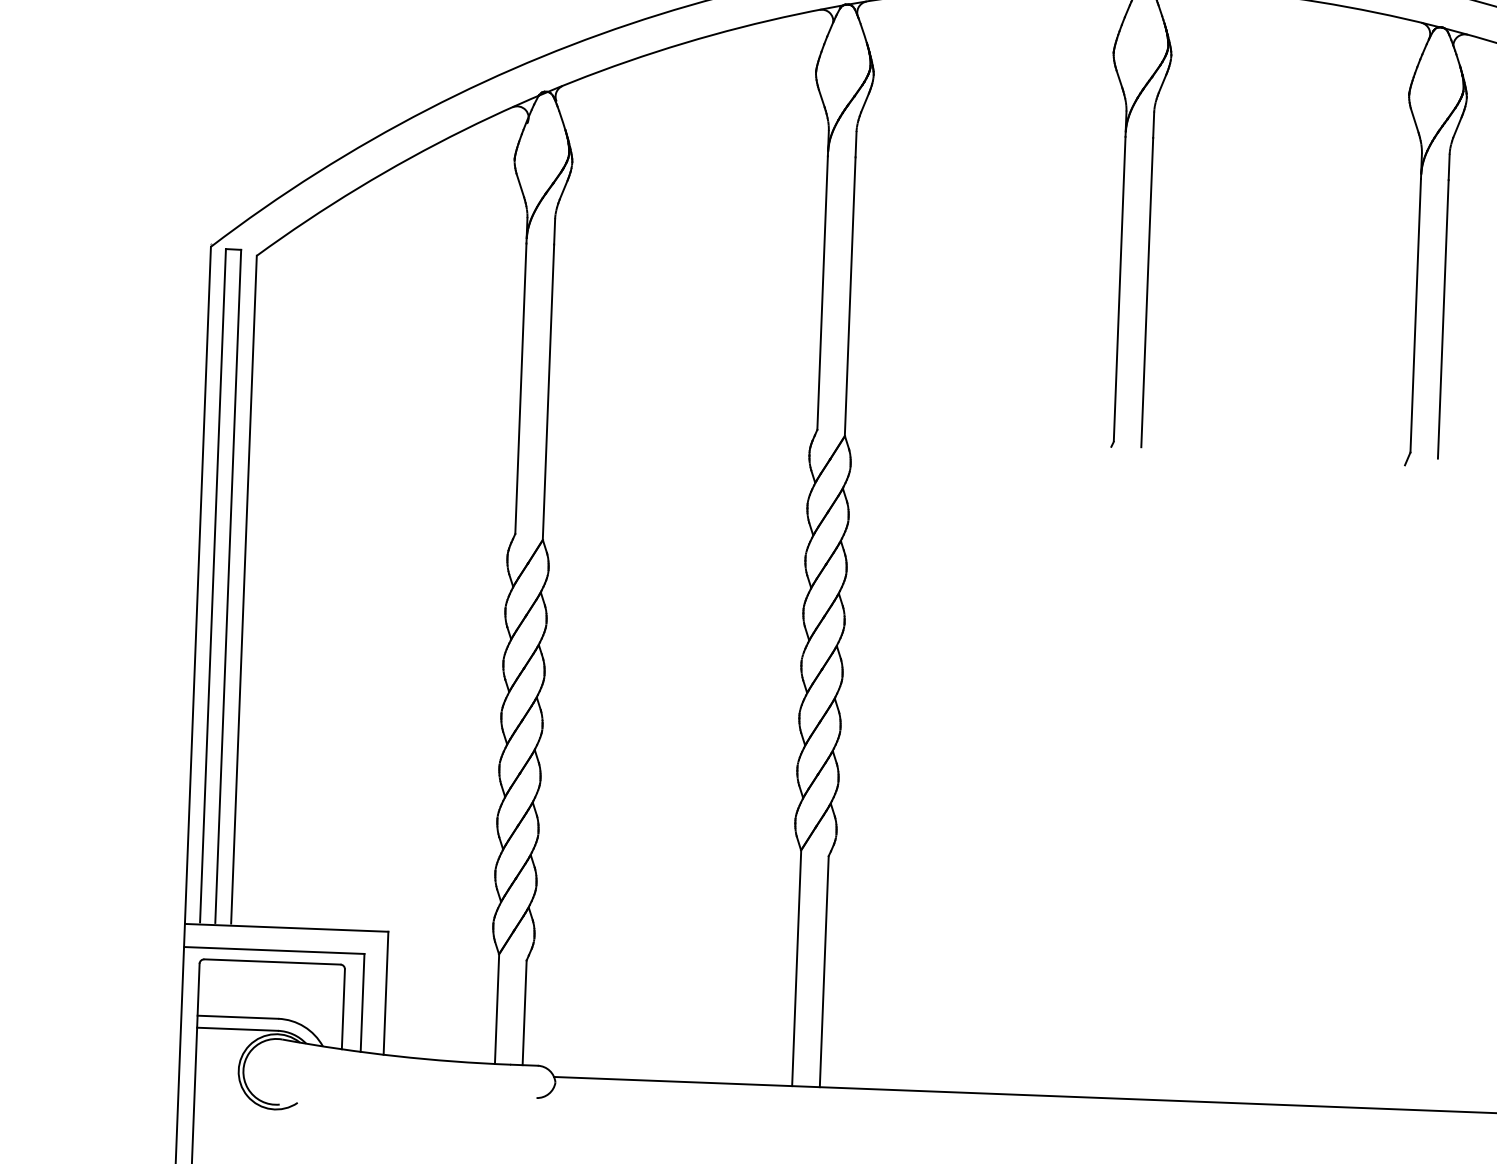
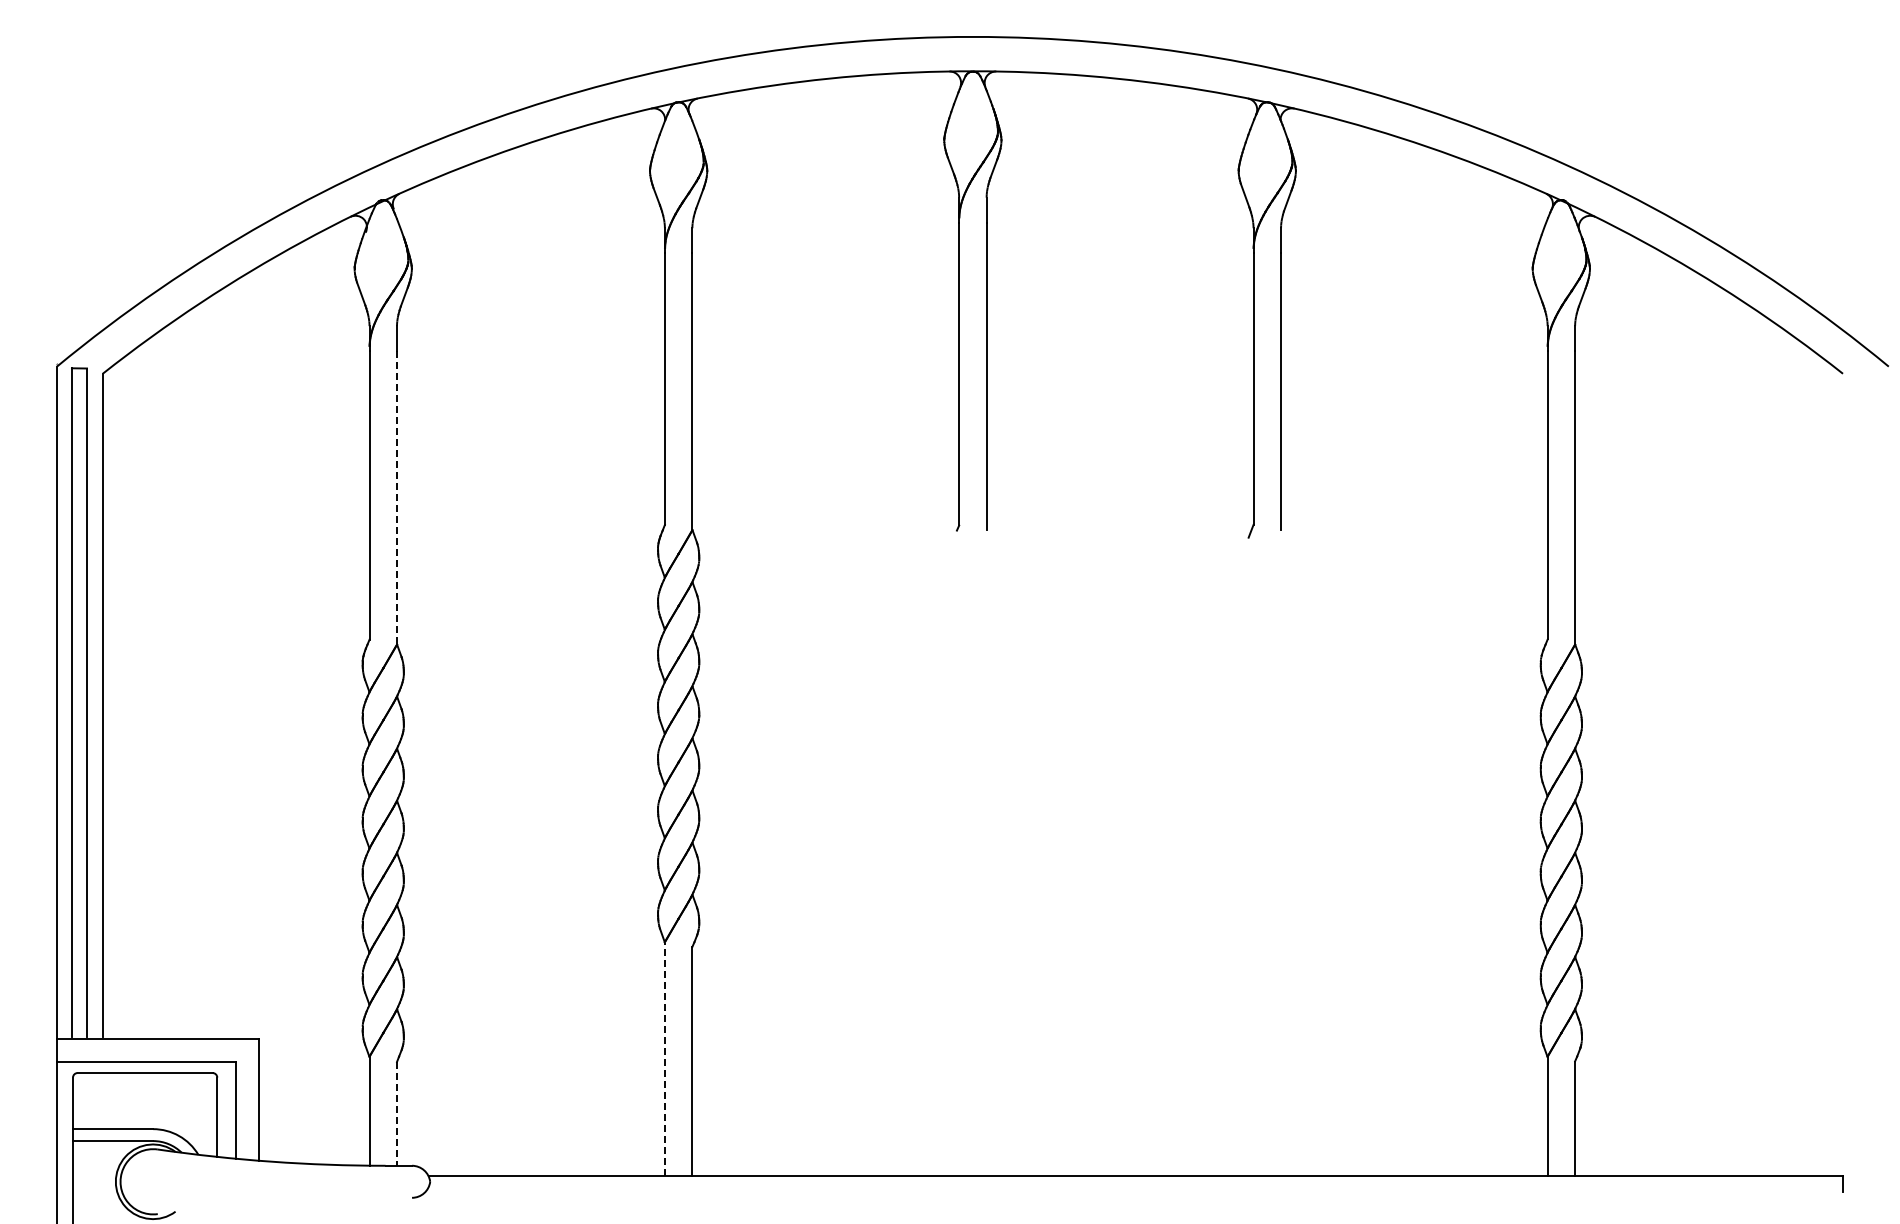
line: (548, 392) -> (397, 498), solid -> dashed
line: (796, 968) -> (664, 1059), solid -> dashed
line: (525, 1012) -> (397, 1113), solid -> dashed

